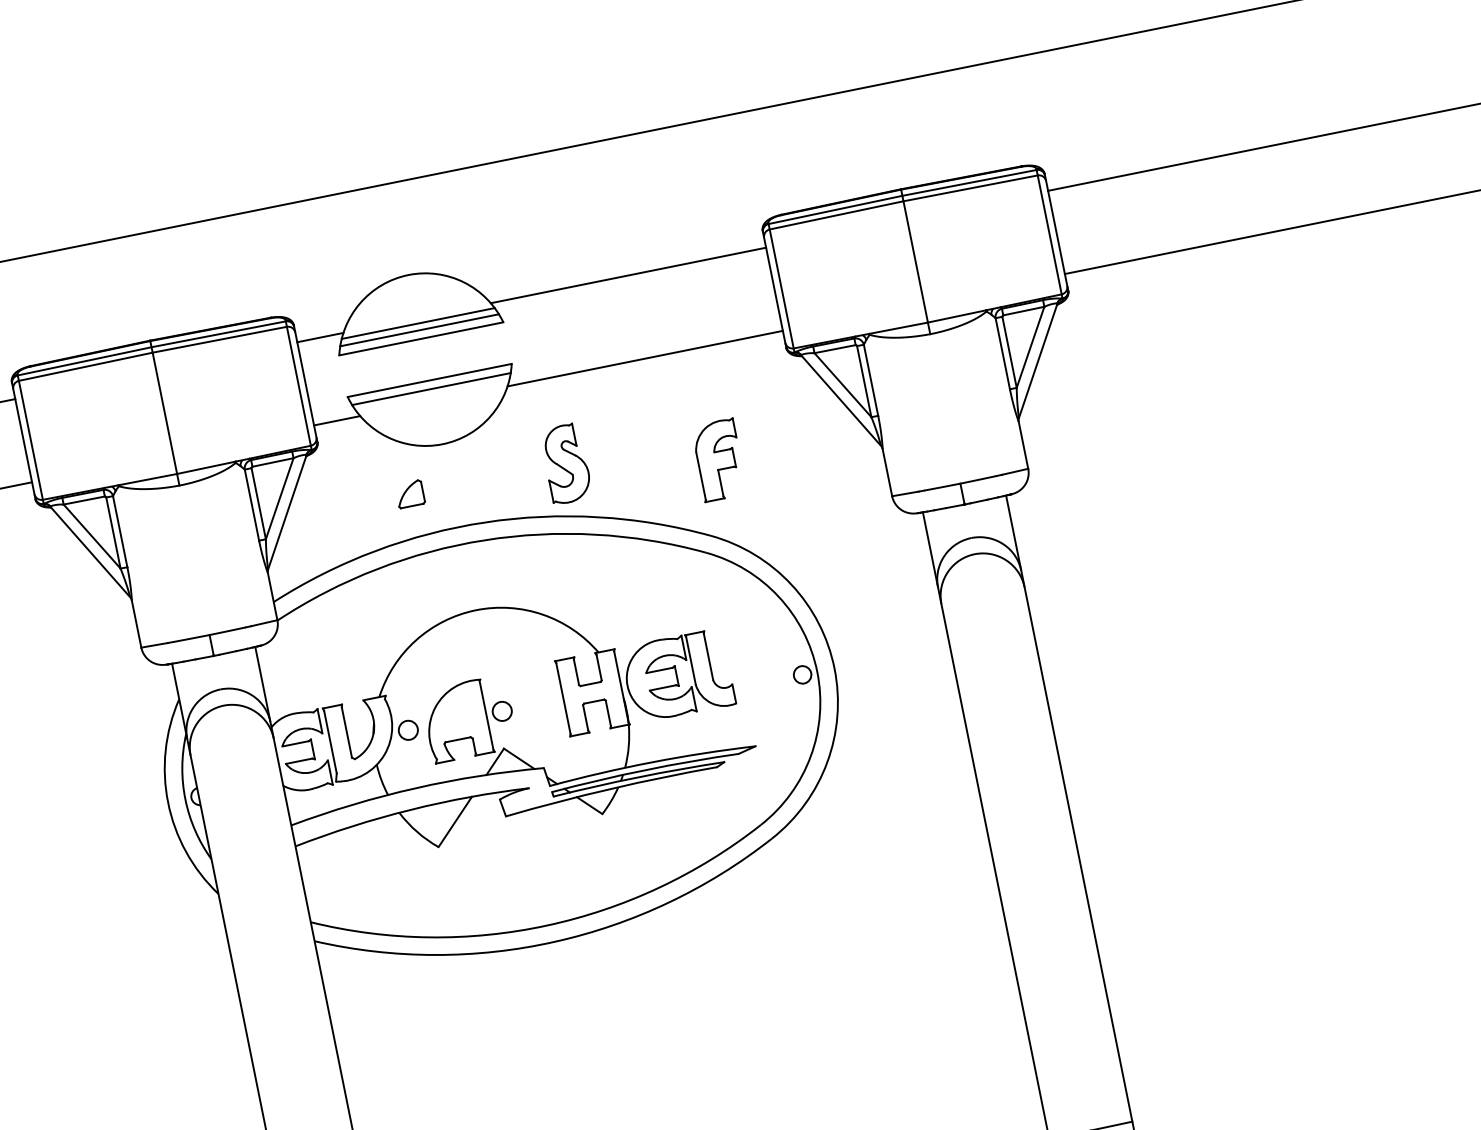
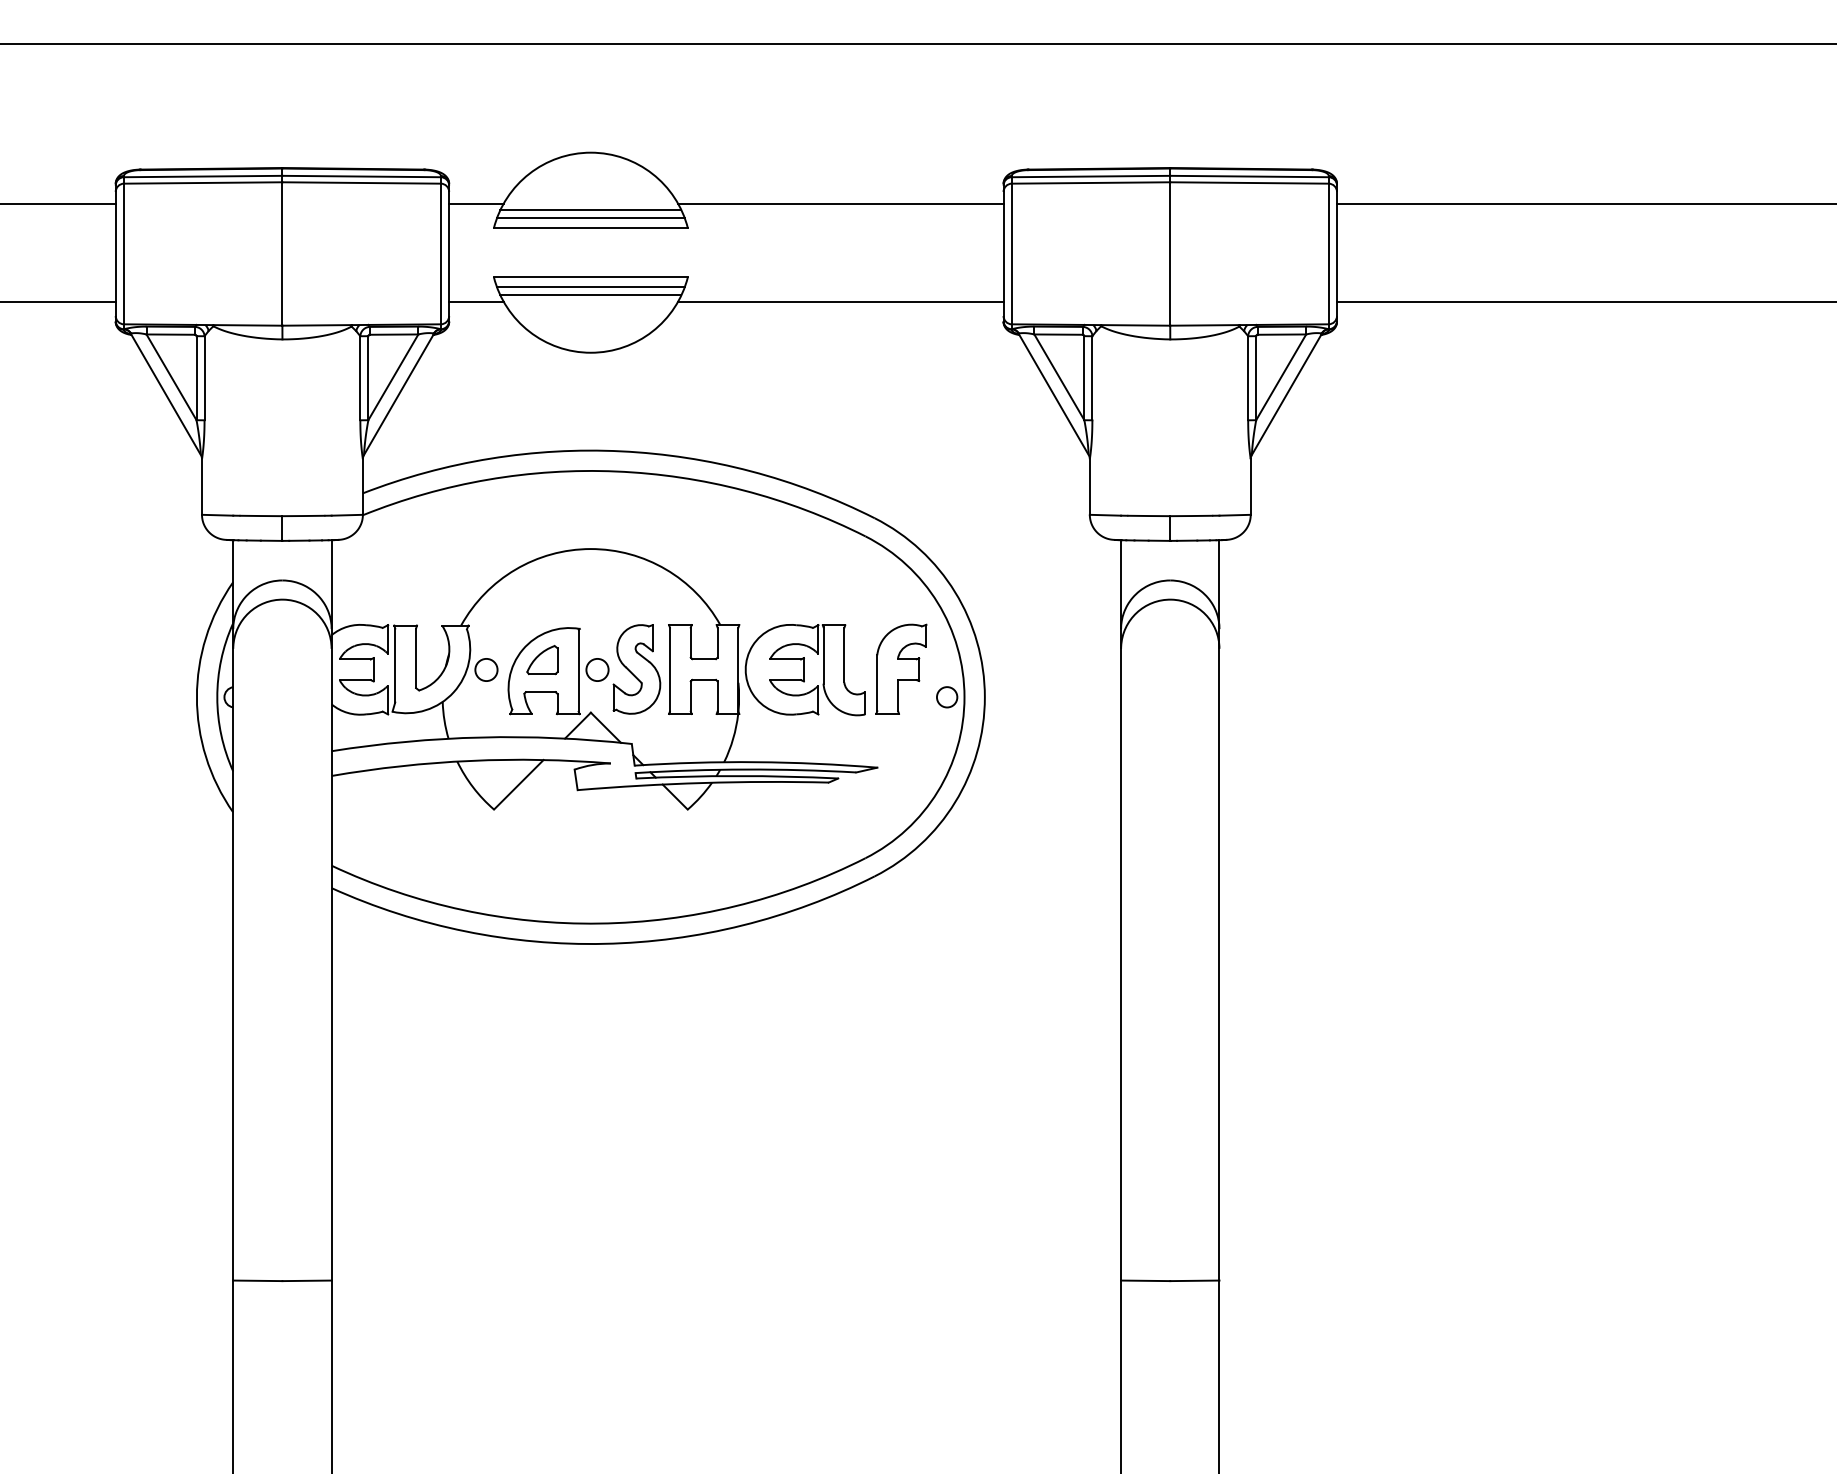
line: (432, 395) -> (590, 295), added
part: (719, 459) -> (901, 668), moved
part: (565, 464) -> (636, 669), moved
part: (410, 494) -> (542, 660), moved

